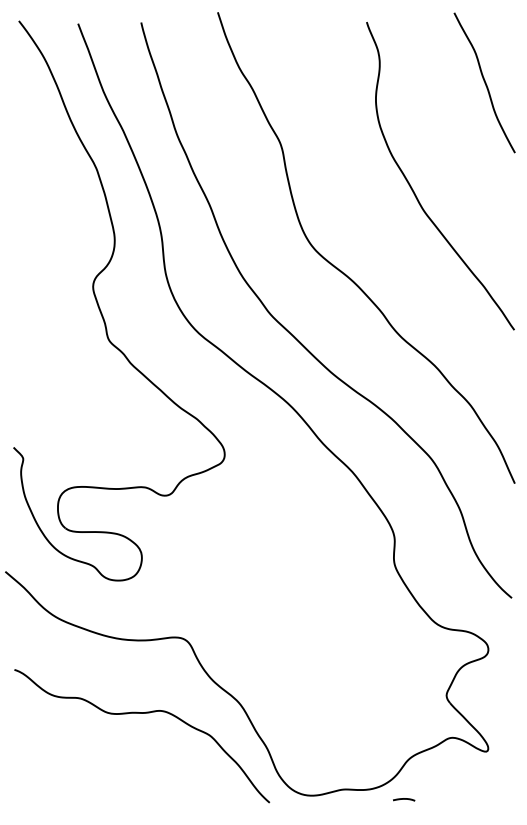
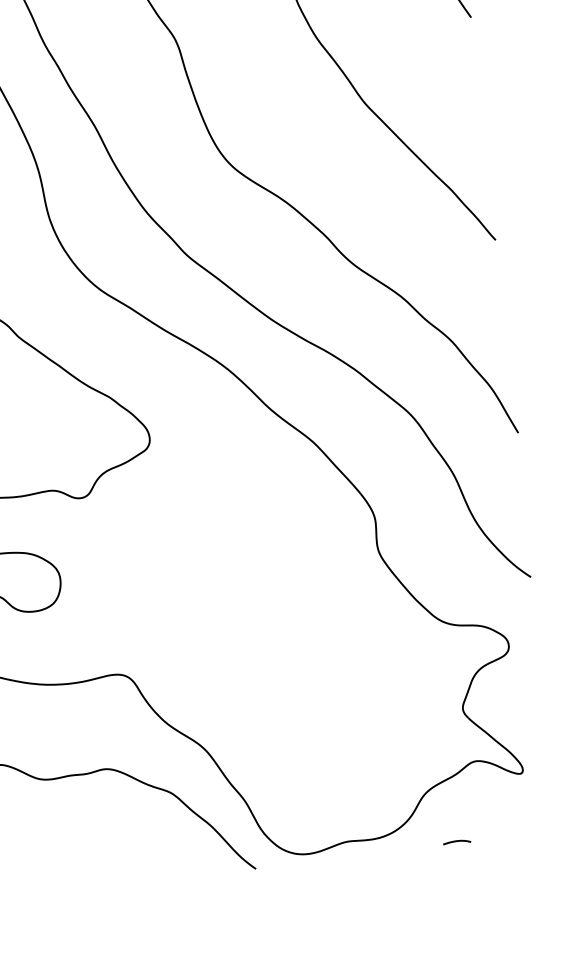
curve: (404, 799) -> (457, 841), moved

